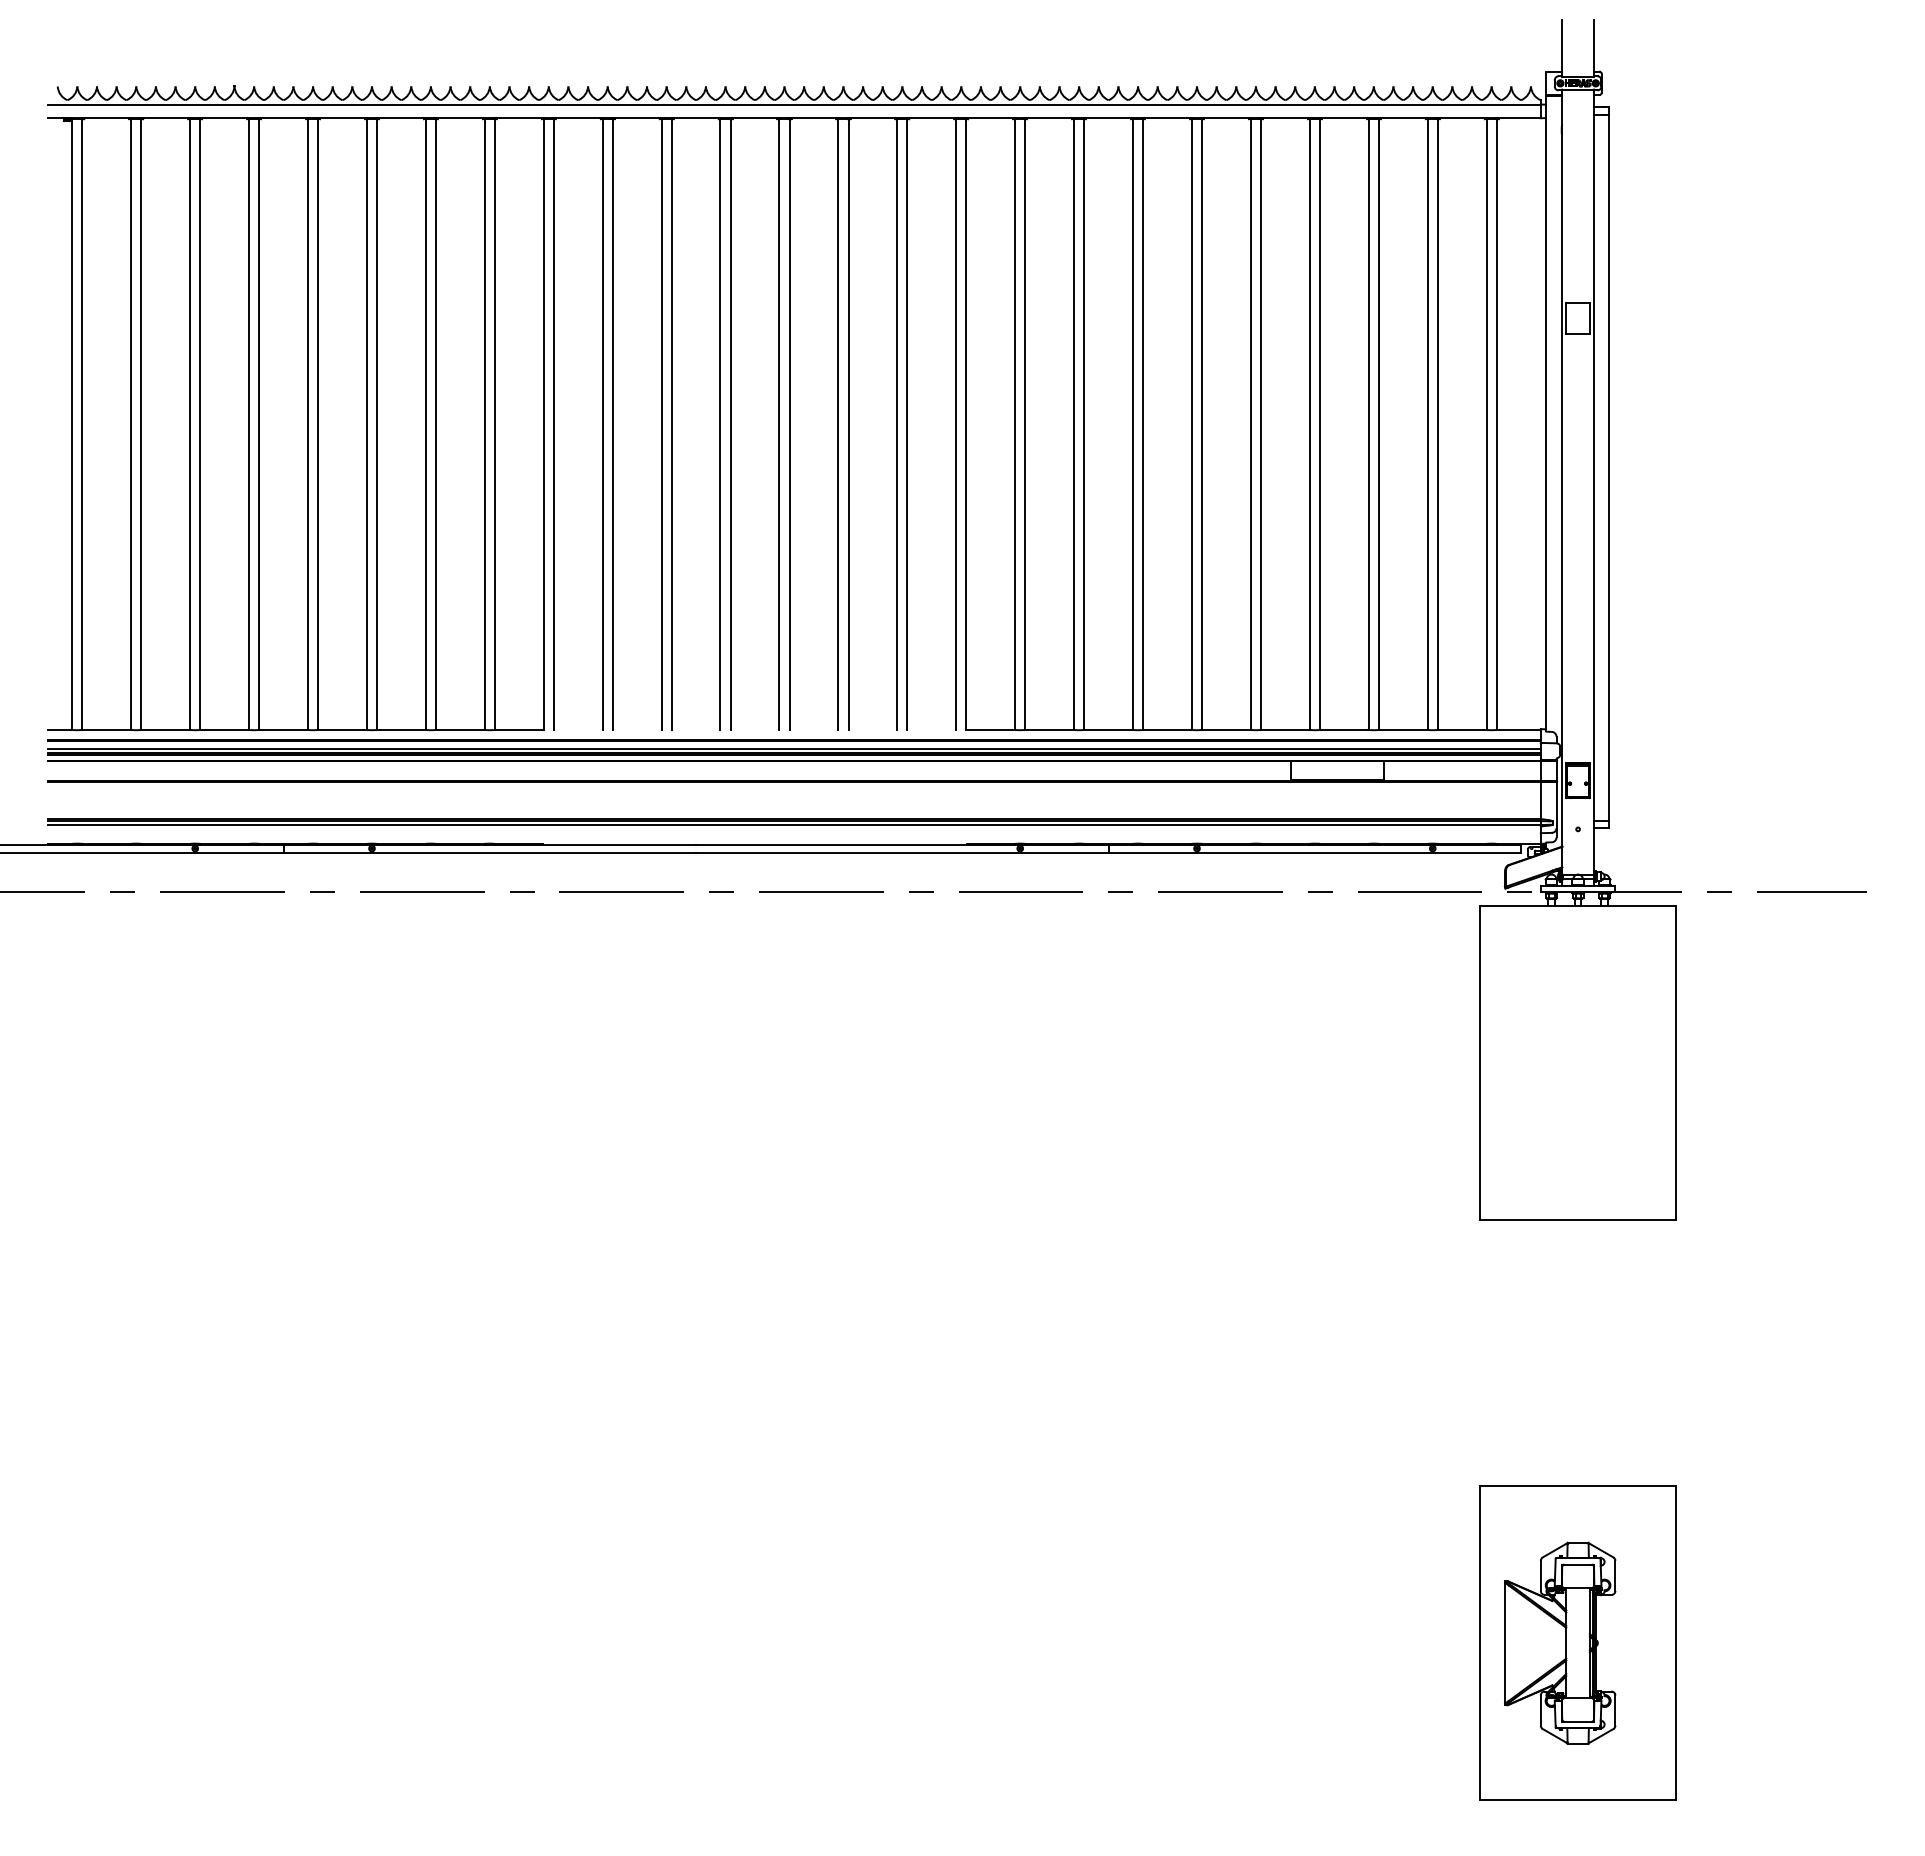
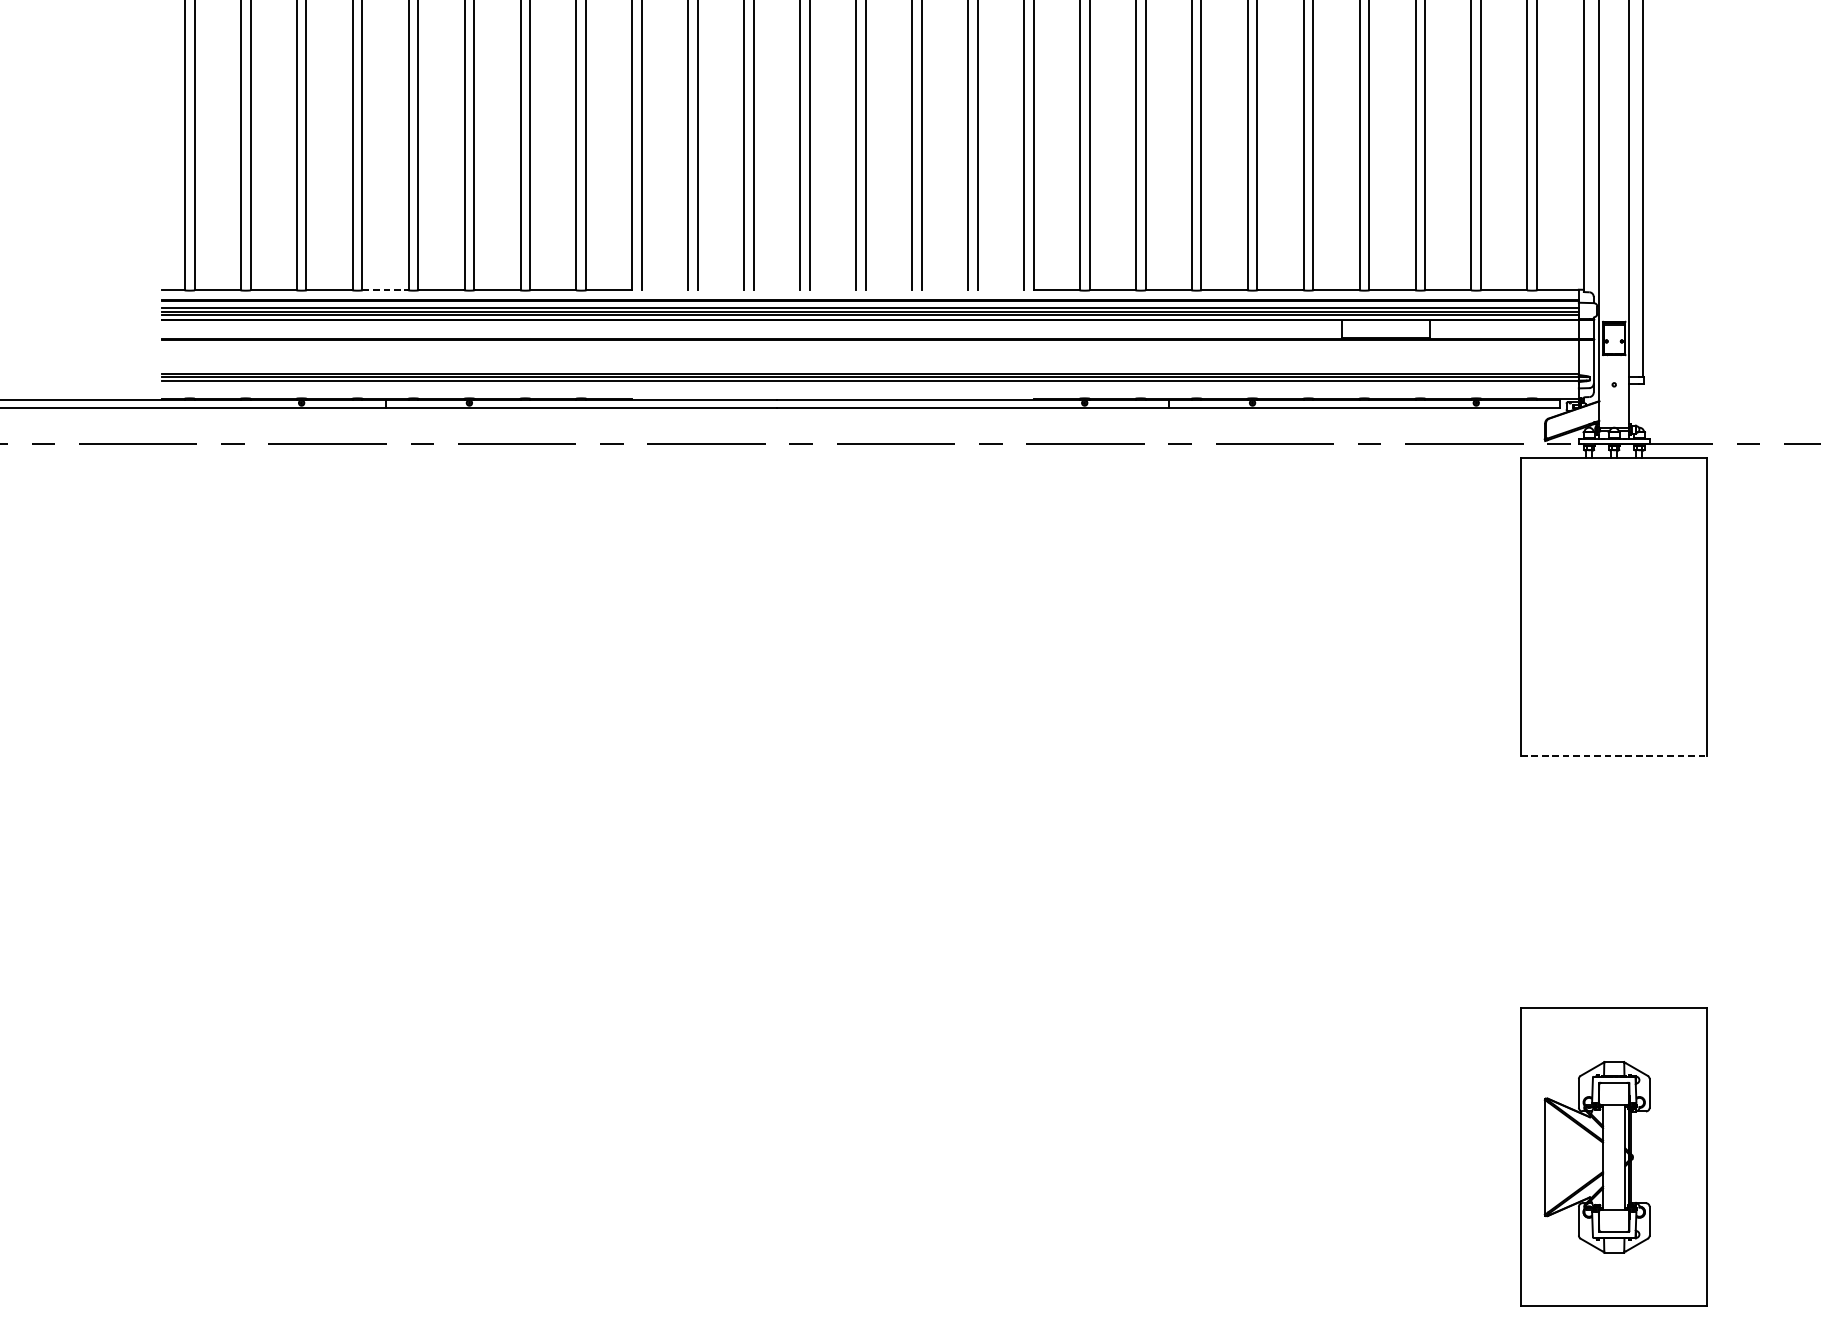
line: (284, 729) -> (386, 290), solid -> dashed
line: (1578, 1220) -> (1614, 756), solid -> dashed

